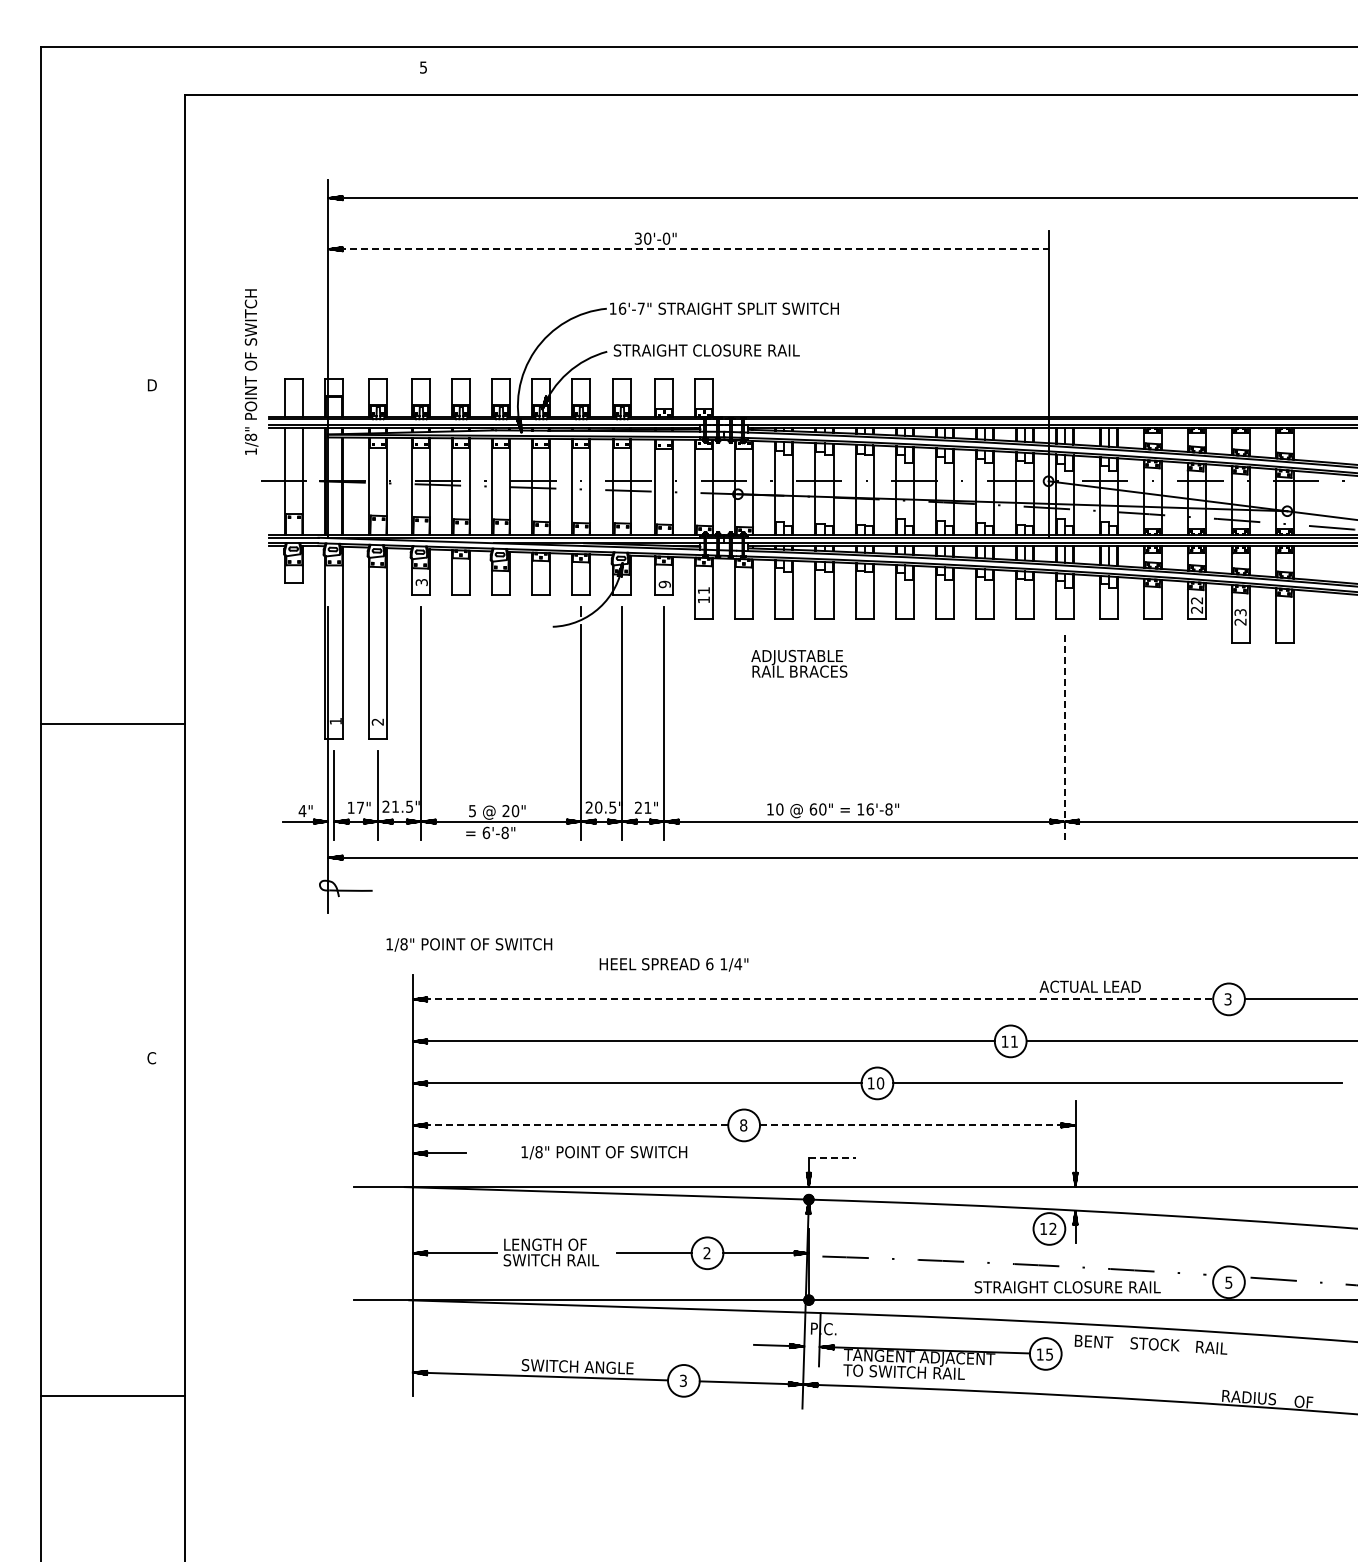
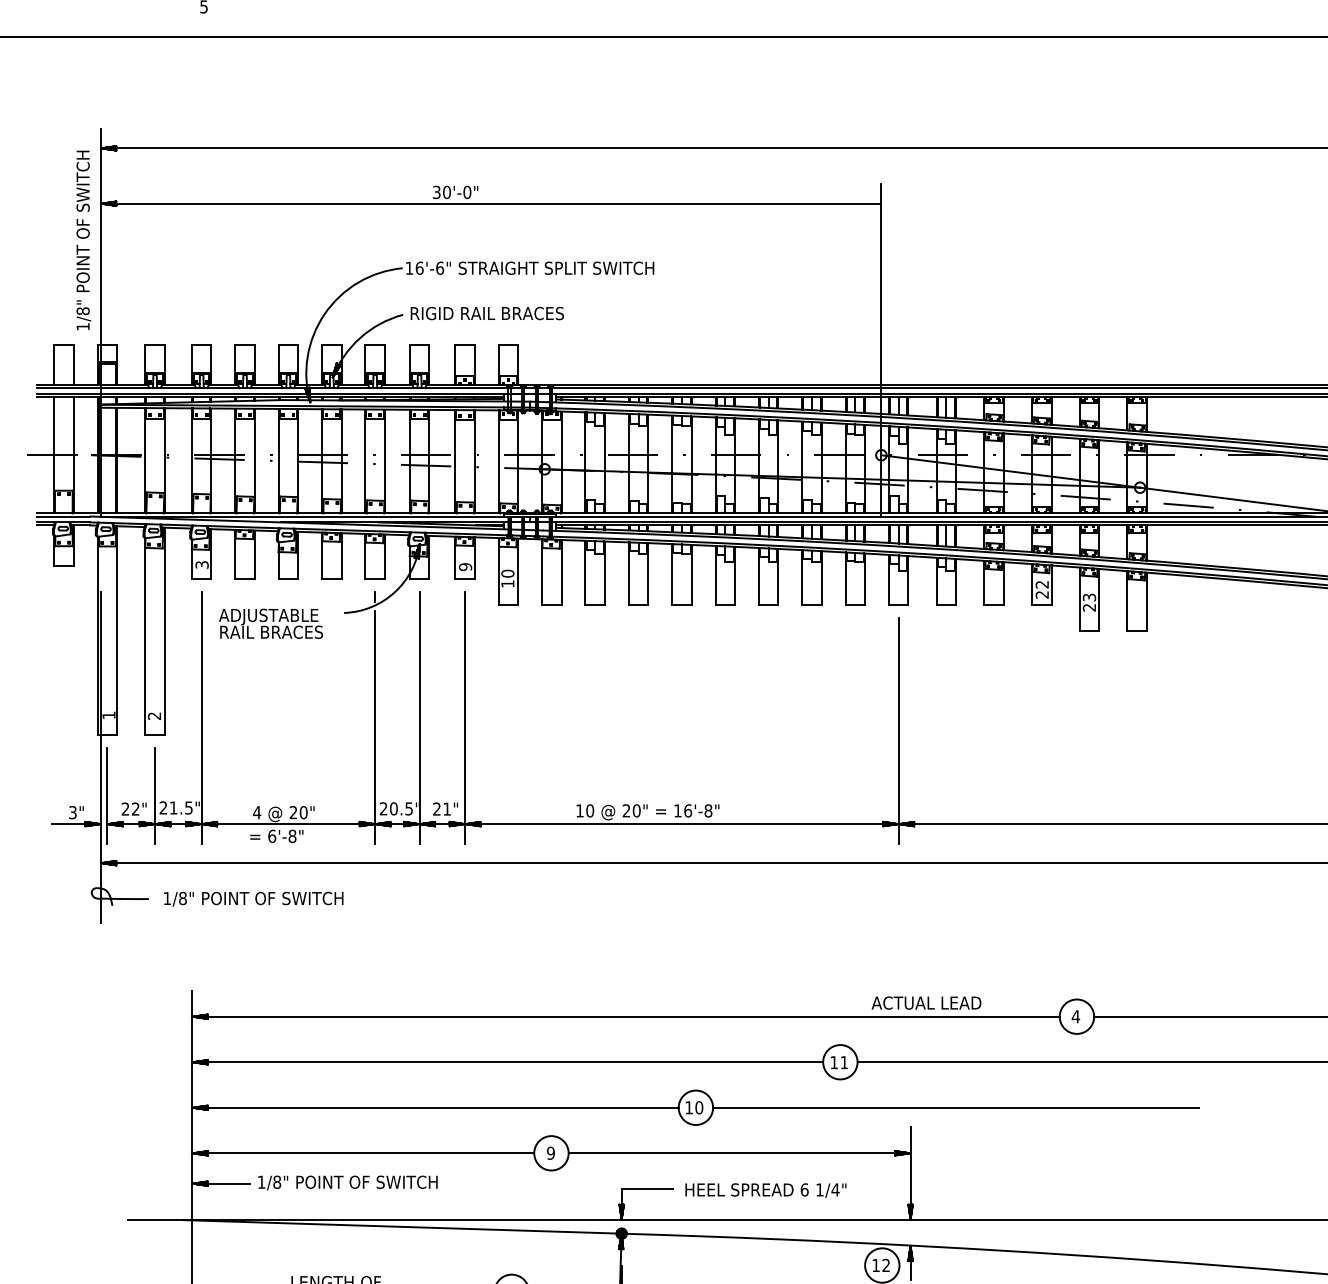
line: (688, 249) -> (491, 204), dashed -> solid
text: (641, 308) -> (440, 268), 16'-7" -> 16'-6"
text: (706, 350) -> (510, 313), STRAIGHT CLOSURE RAIL -> RIGID RAIL BRACES
text: (251, 371) -> (83, 239), moved
text: (703, 590) -> (507, 573), 11 -> 10
text: (799, 663) -> (271, 623), moved
line: (1064, 735) -> (898, 730), dashed -> solid
text: (355, 807) -> (130, 808), 17" -> 22"
text: (813, 809) -> (626, 810), 60" -> 20"
text: (302, 811) -> (72, 813), 4" -> 3"
text: (472, 811) -> (257, 813), 5 -> 4
text: (469, 944) -> (253, 898), moved
text: (673, 964) -> (765, 1190), moved
line: (813, 999) -> (626, 1016), dashed -> solid
text: (1227, 999) -> (1075, 1016), 3 -> 4
line: (570, 1125) -> (363, 1153), dashed -> solid
text: (743, 1125) -> (550, 1153), 8 -> 9
line: (917, 1125) -> (739, 1153), dashed -> solid
text: (604, 1152) -> (348, 1182), moved
line: (832, 1158) -> (647, 1189), dashed -> solid

